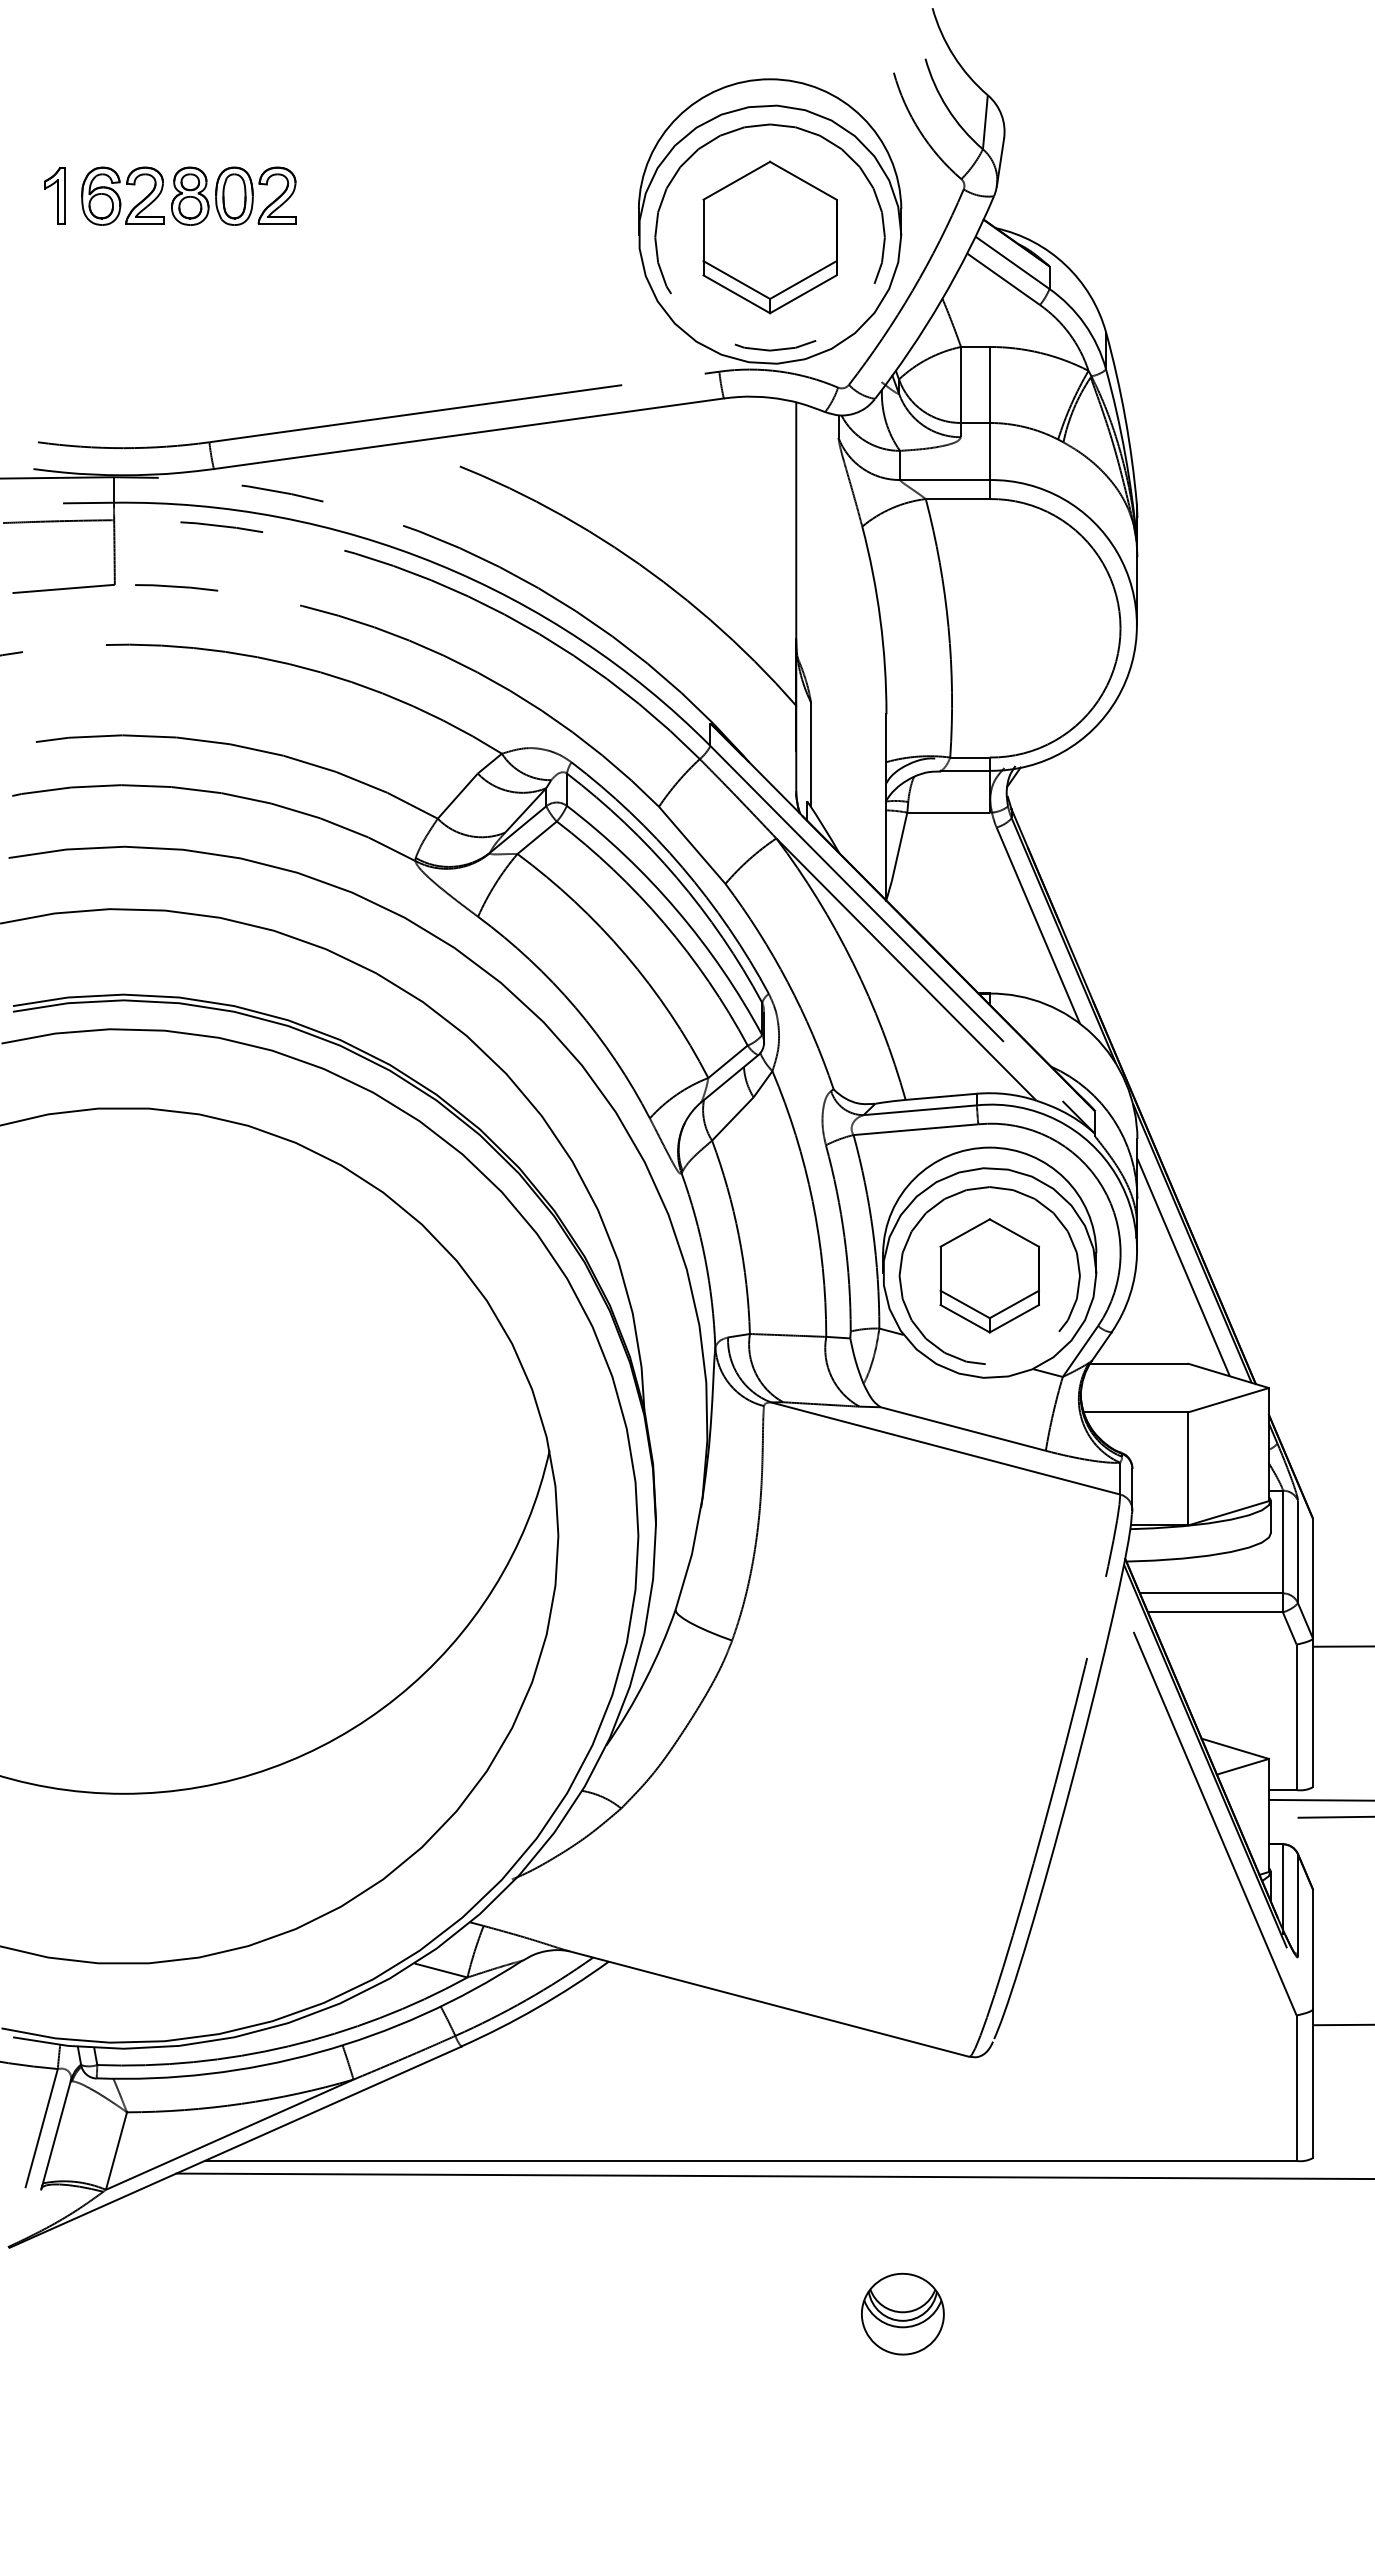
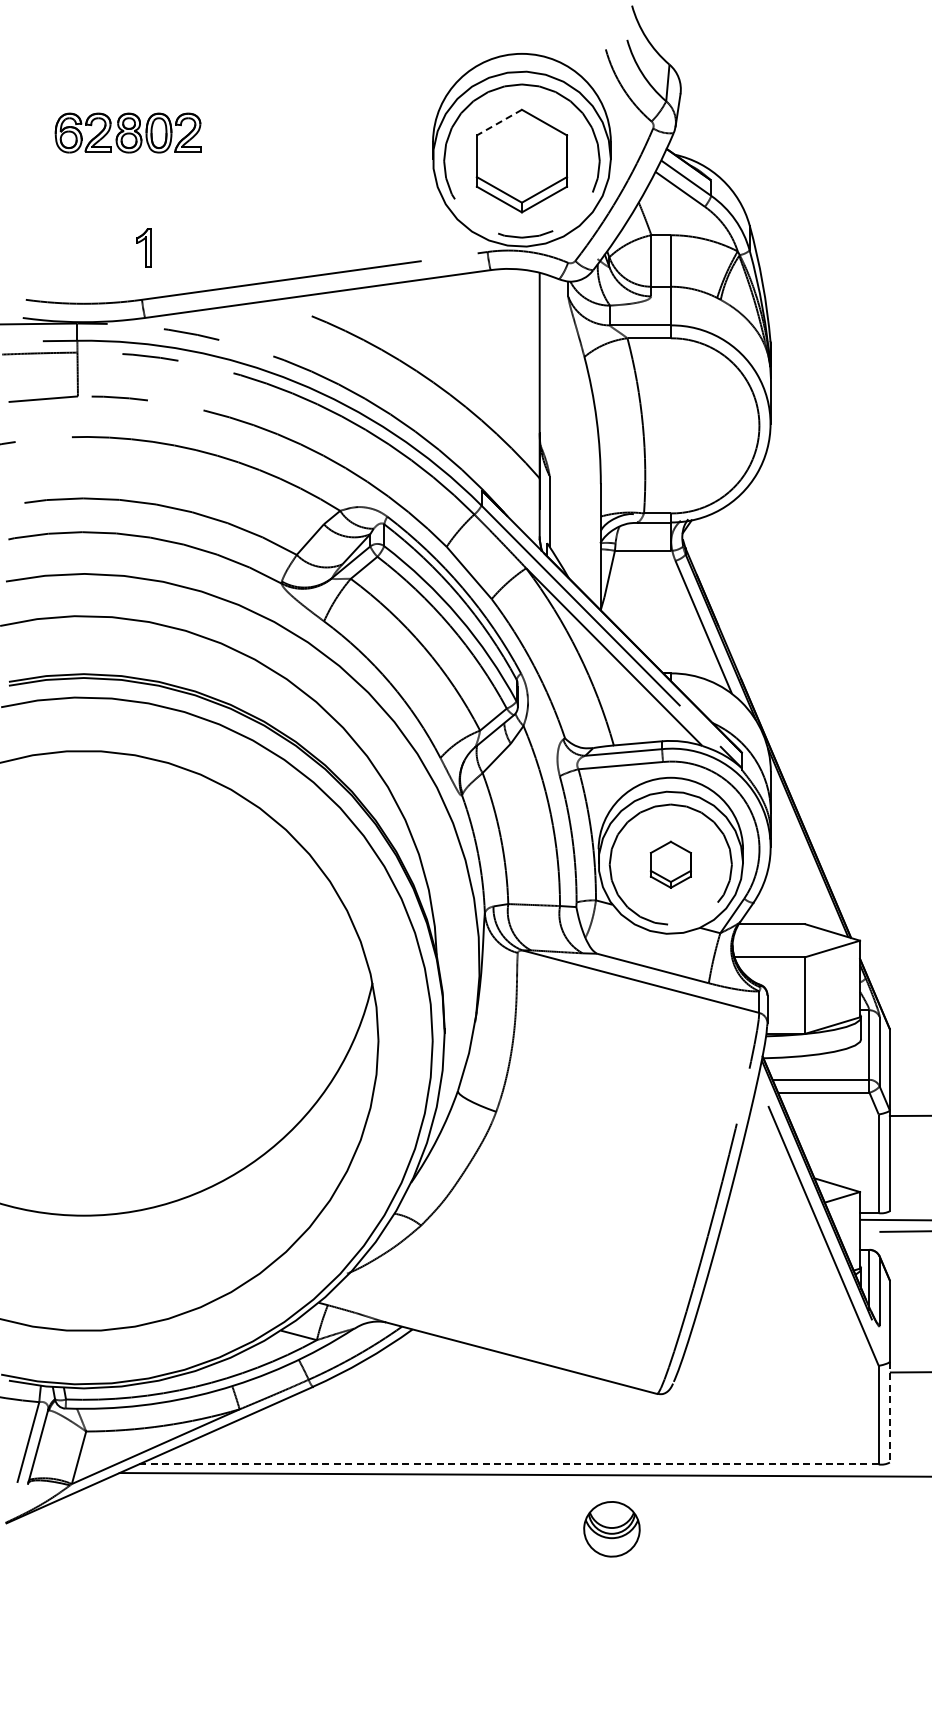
line: (736, 180) -> (499, 122), solid -> dashed
part: (53, 195) -> (143, 247), moved
line: (1182, 1266) -> (801, 858), removed
part: (989, 1275) -> (670, 864), size x0.6
line: (1312, 2084) -> (889, 1412), solid -> dashed
line: (750, 2160) -> (508, 1464), solid -> dashed
part: (902, 2314) -> (611, 1529), moved

